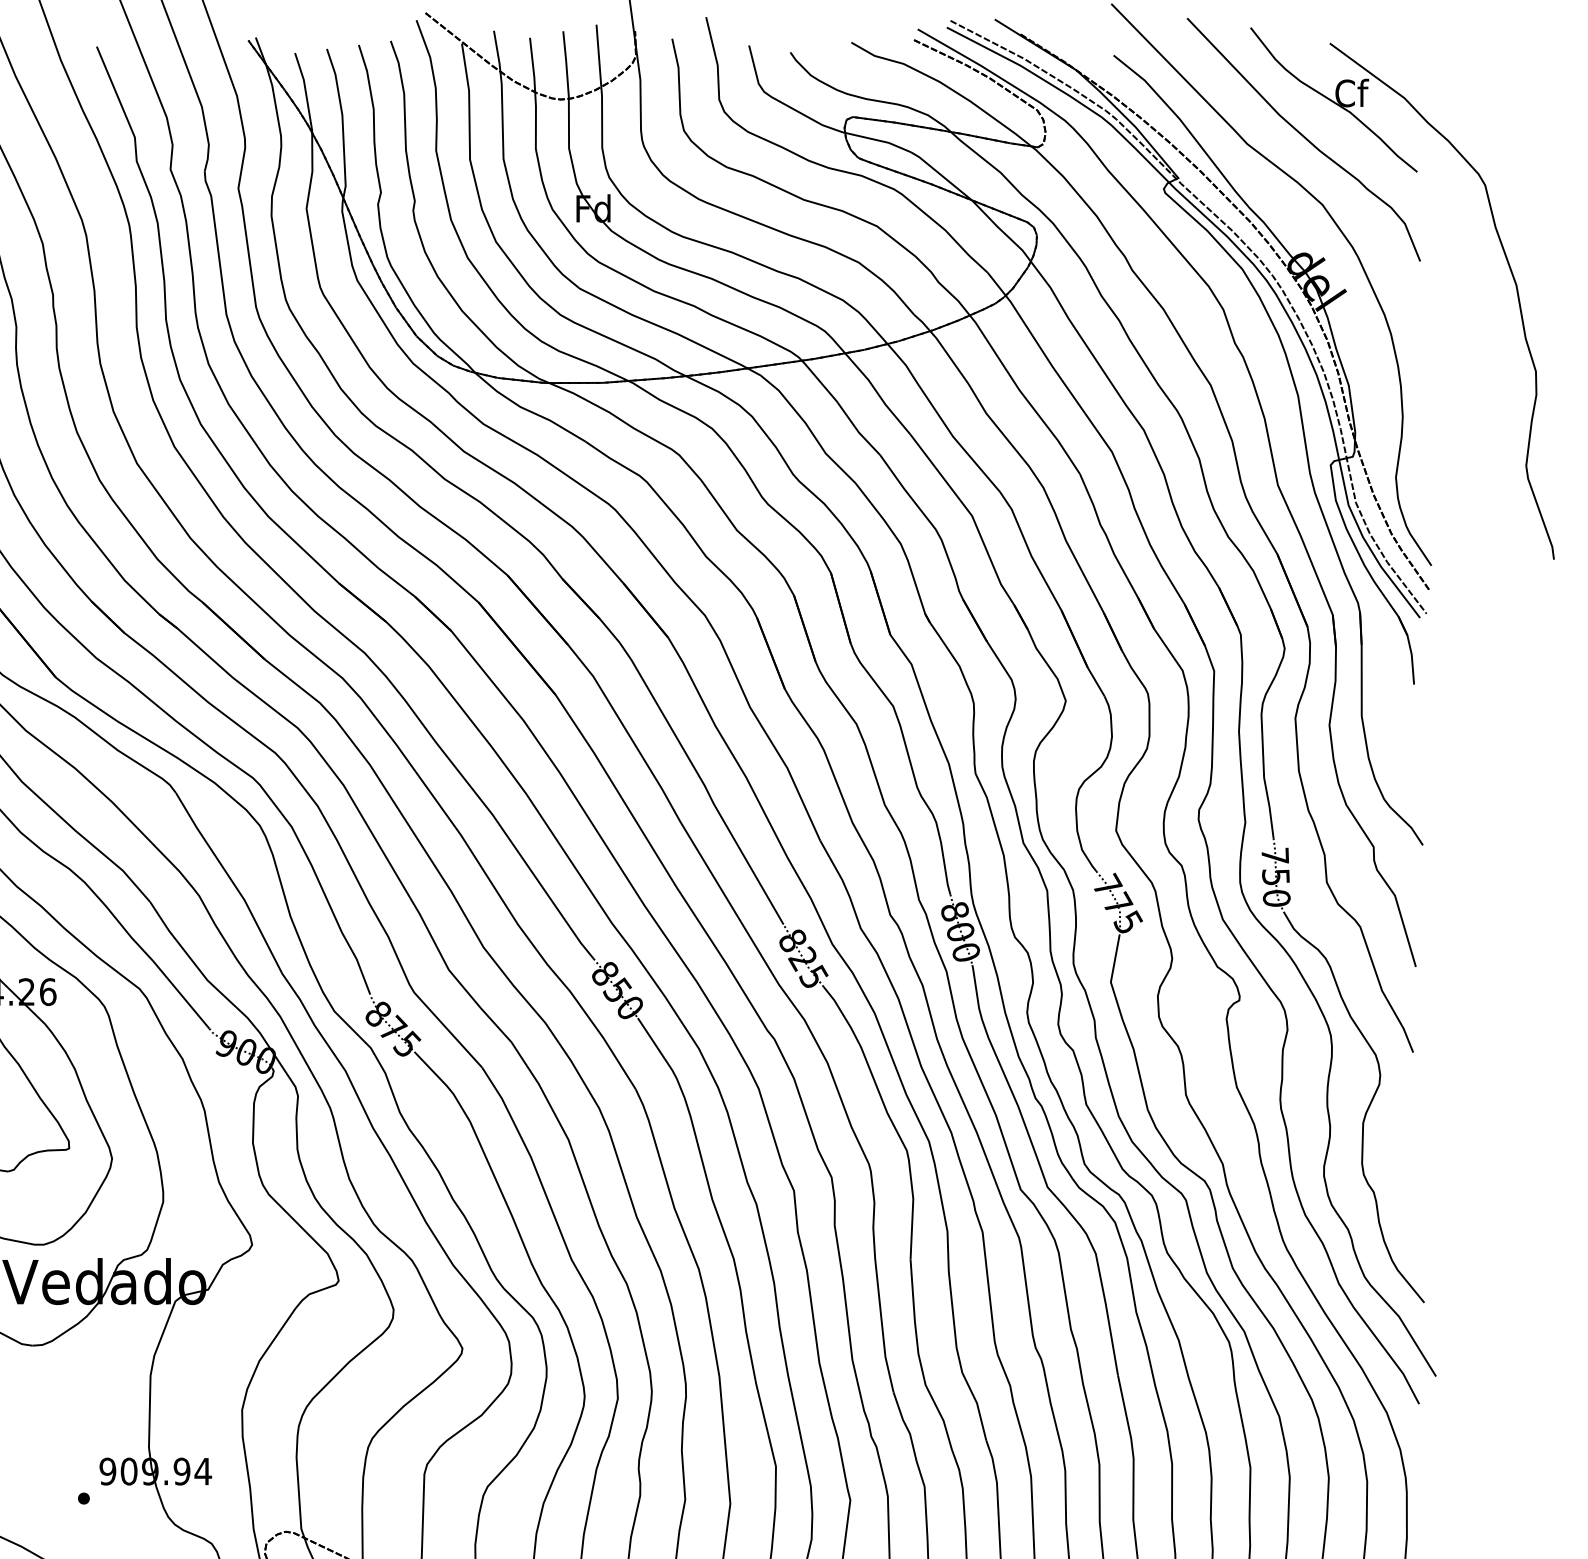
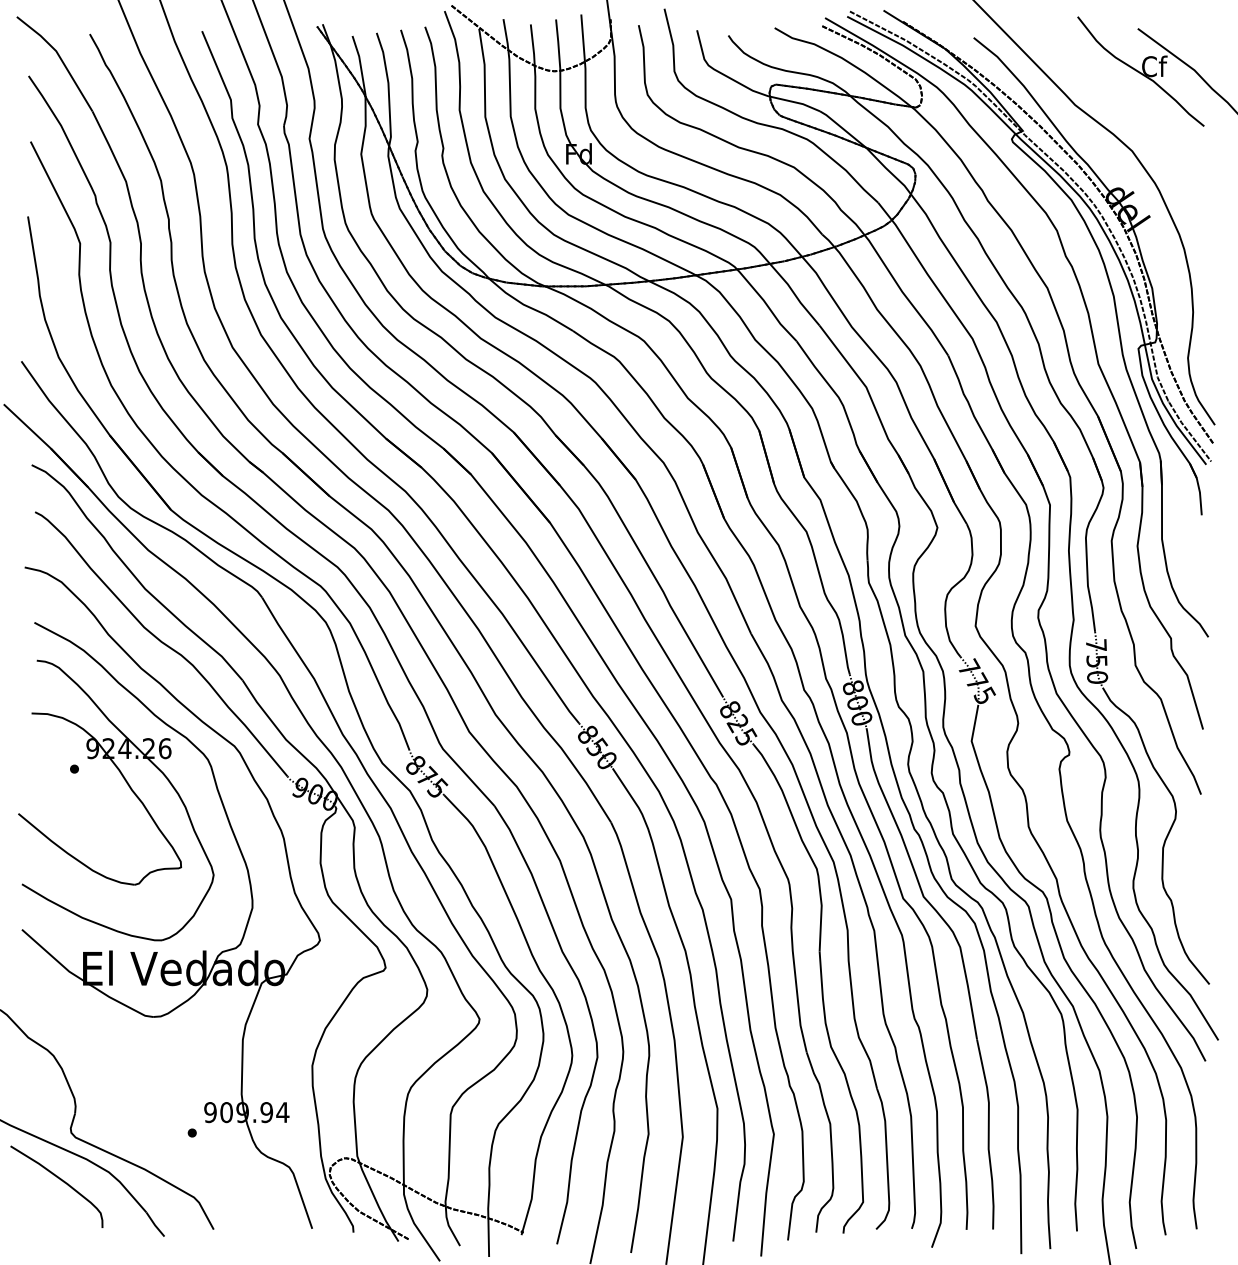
curve: (1304, 139) -> (1118, 101), removed

